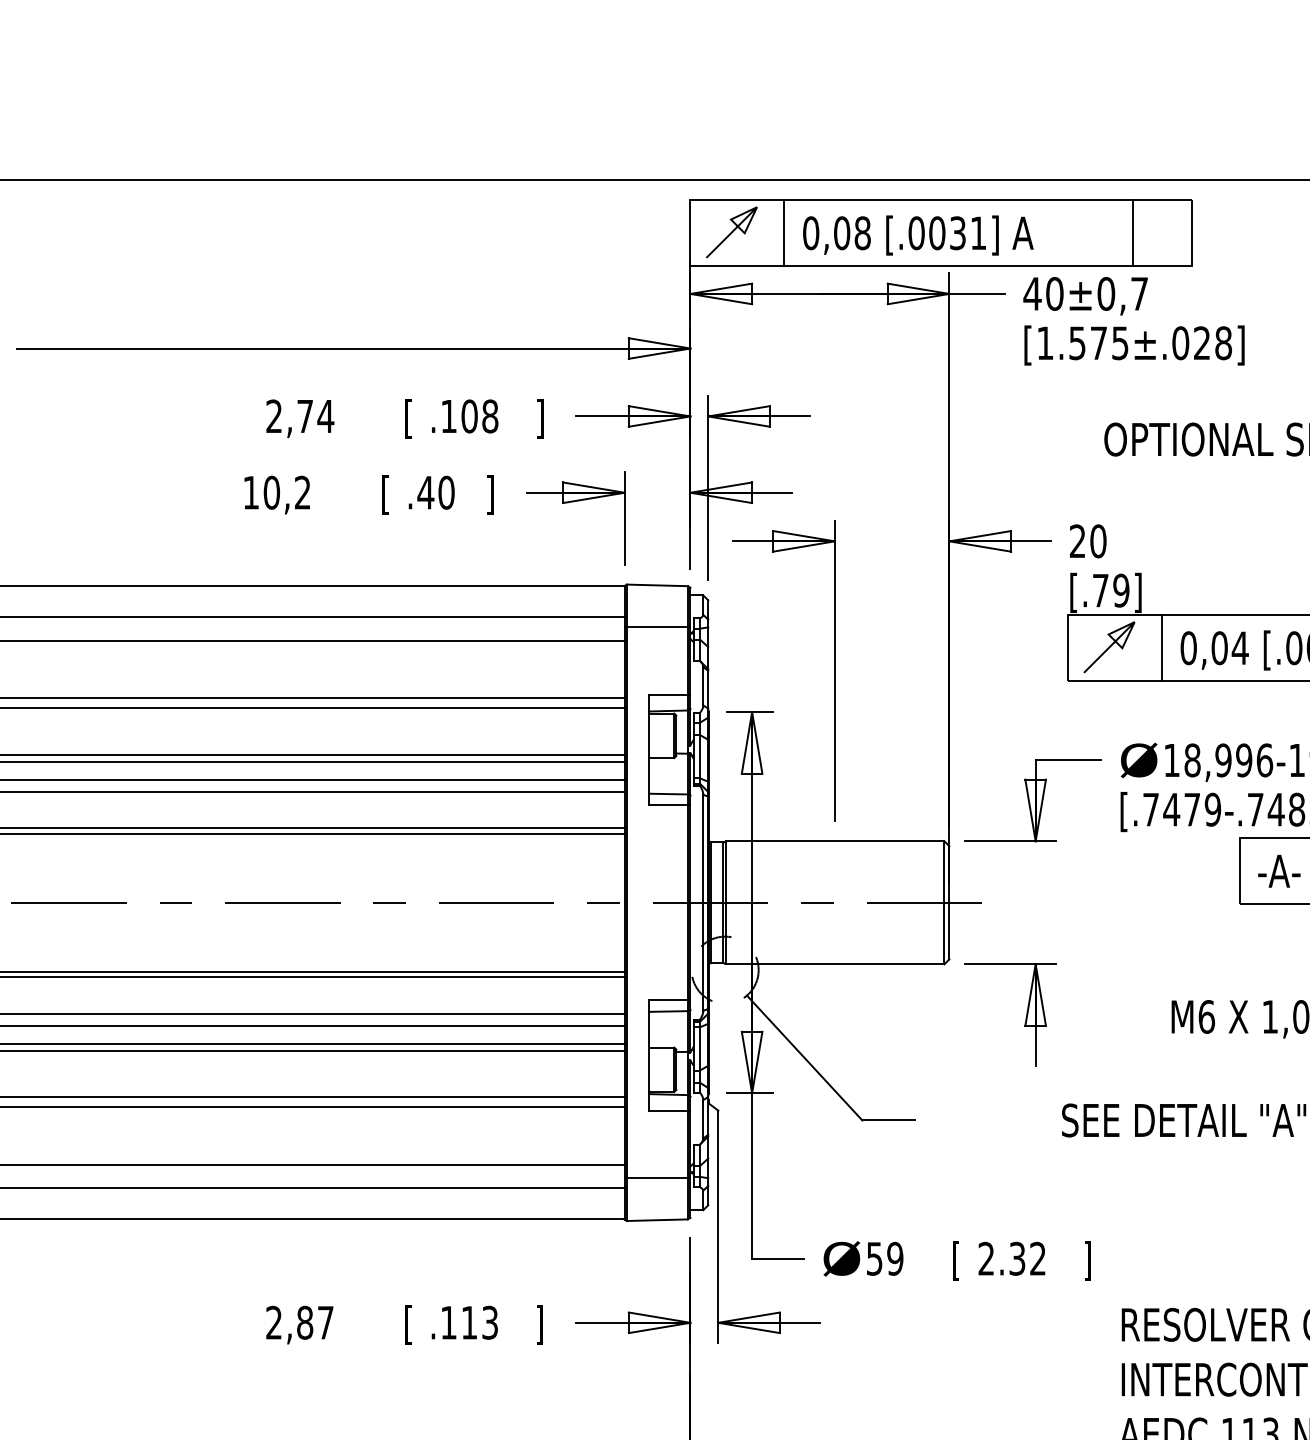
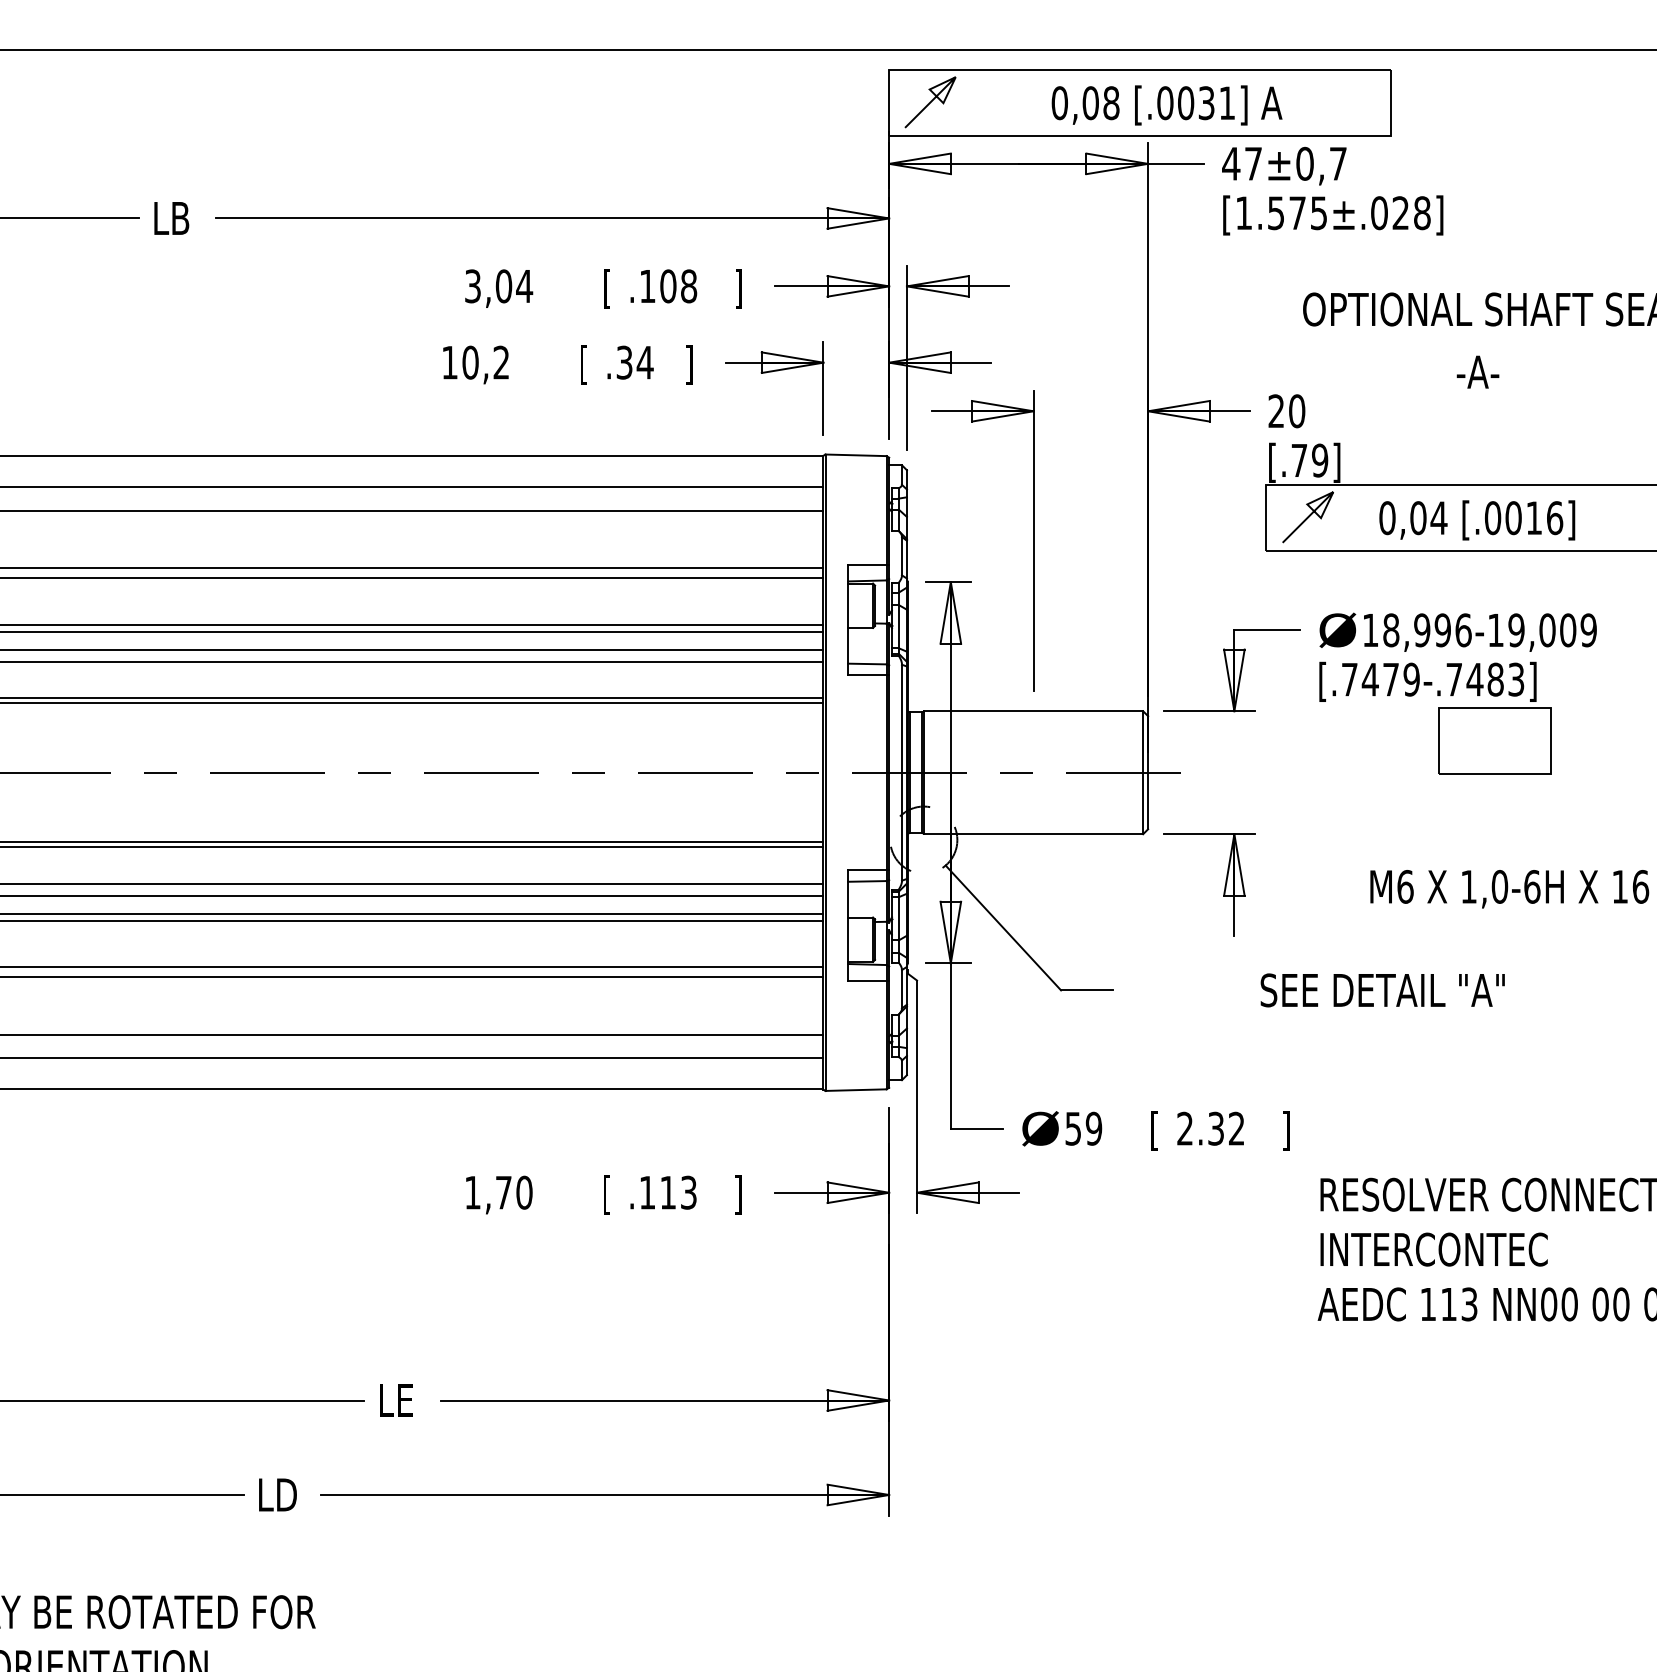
line: (784, 233) -> (983, 103), removed
line: (1132, 233) -> (1331, 103), removed
text: (917, 235) -> (1166, 105), moved
text: (1054, 293) -> (1253, 163), 40±0,7 -> 47±0,7
text: (289, 416) -> (488, 286), 2,74 -> 3,04
text: (435, 492) -> (634, 362), .40 -> .34
line: (657, 627) -> (856, 497), removed
line: (1161, 648) -> (1360, 518), removed
text: (1278, 870) -> (1477, 371), moved
line: (657, 1178) -> (856, 1048), removed
text: (299, 1322) -> (498, 1192), 2,87 -> 1,70

